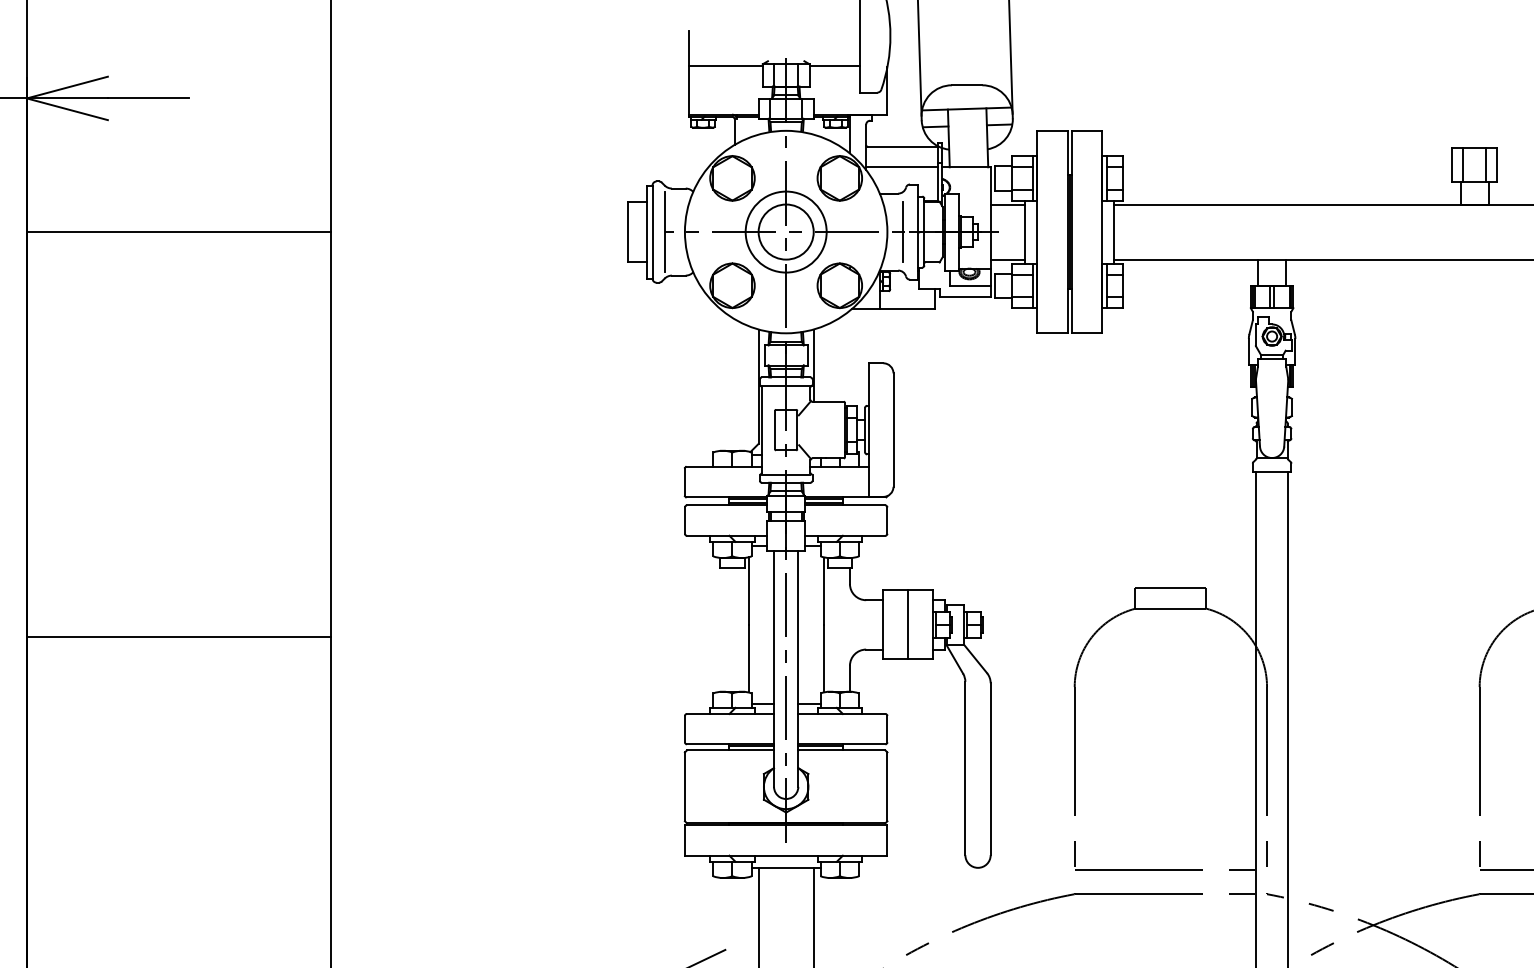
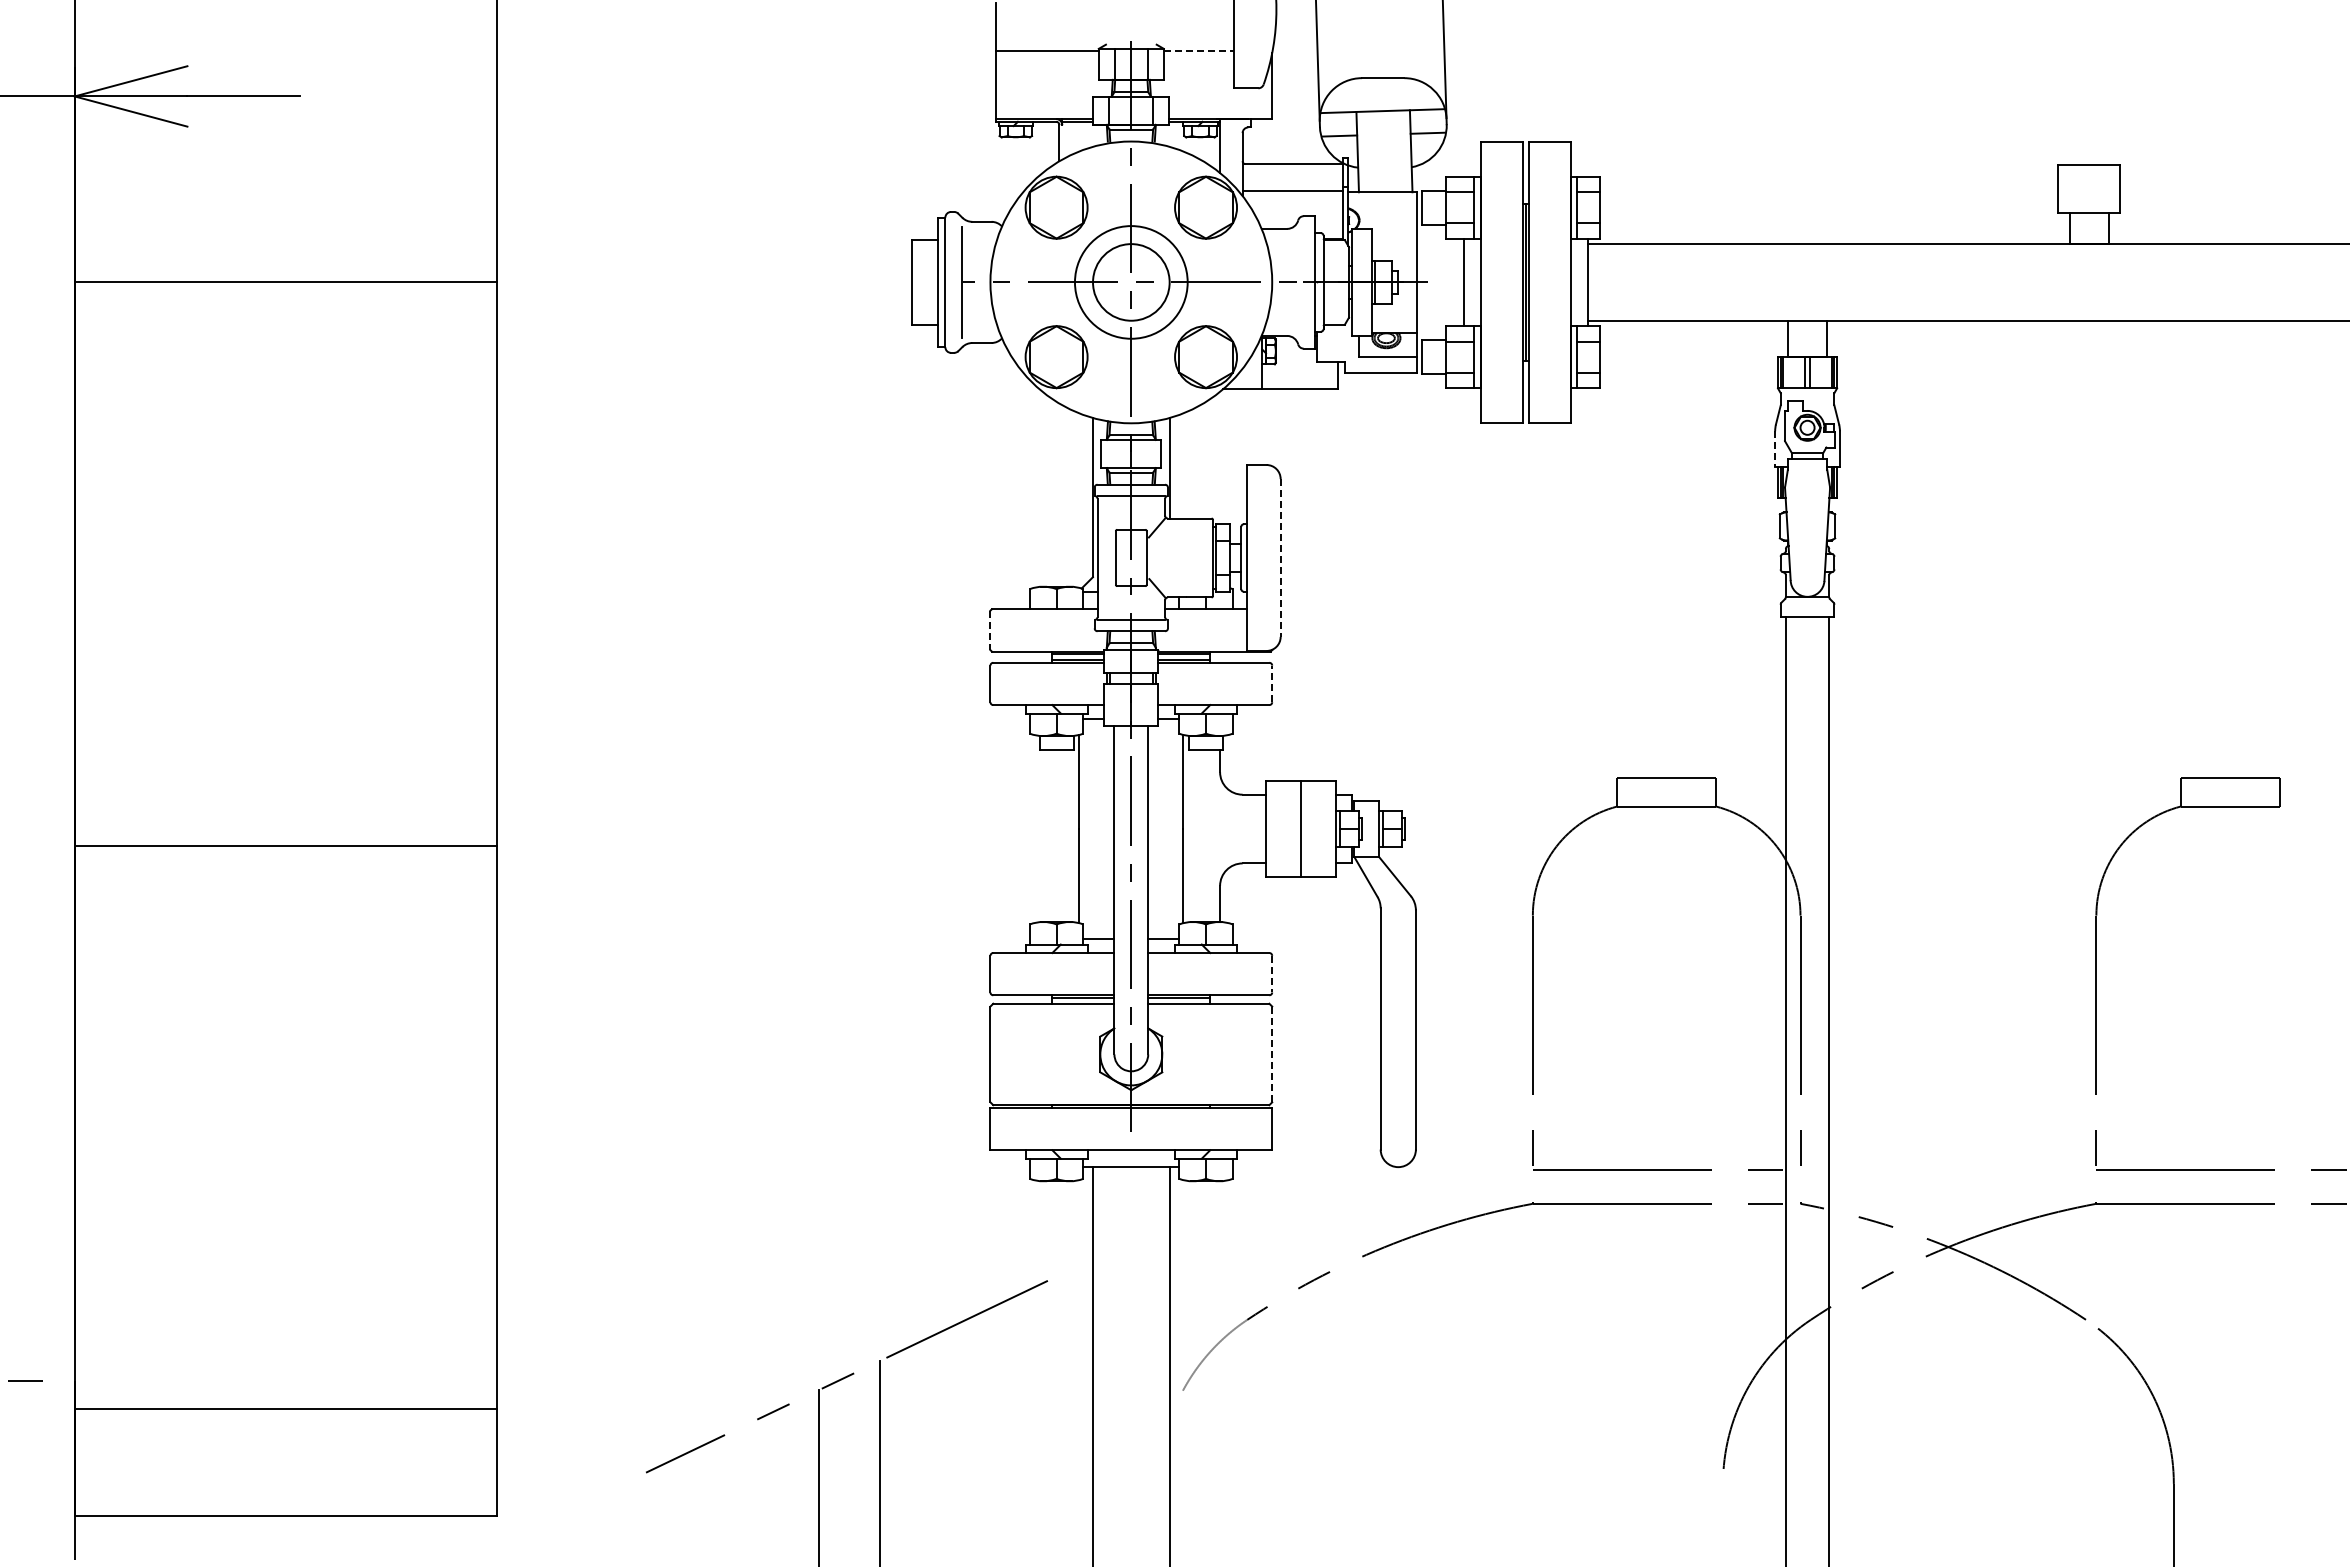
line: (835, 65) -> (1199, 50), solid -> dashed
line: (1463, 165) -> (2073, 189), removed
line: (1485, 165) -> (2104, 189), removed
line: (1007, 204) -> (1439, 244), removed
line: (902, 232) -> (1293, 282), removed
line: (1007, 259) -> (1439, 320), removed
line: (1249, 352) -> (1775, 449), solid -> dashed
line: (893, 429) -> (1280, 557), solid -> dashed
line: (684, 482) -> (990, 630), solid -> dashed
line: (887, 520) -> (1272, 683), solid -> dashed
line: (887, 729) -> (1272, 974), solid -> dashed
line: (887, 786) -> (1272, 1054), solid -> dashed

